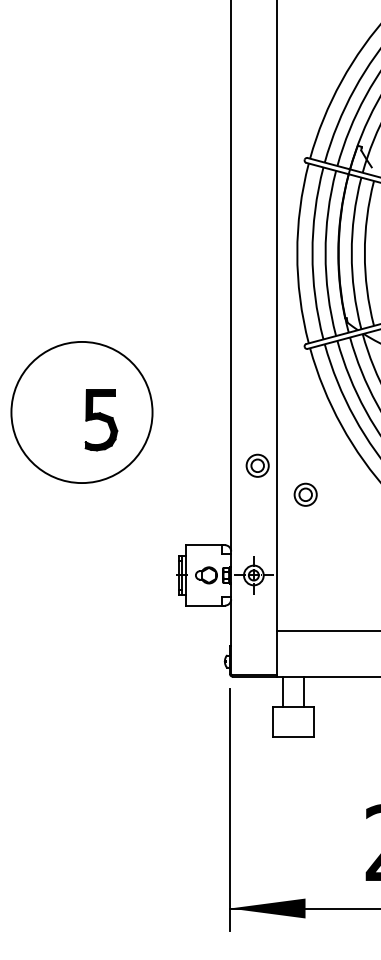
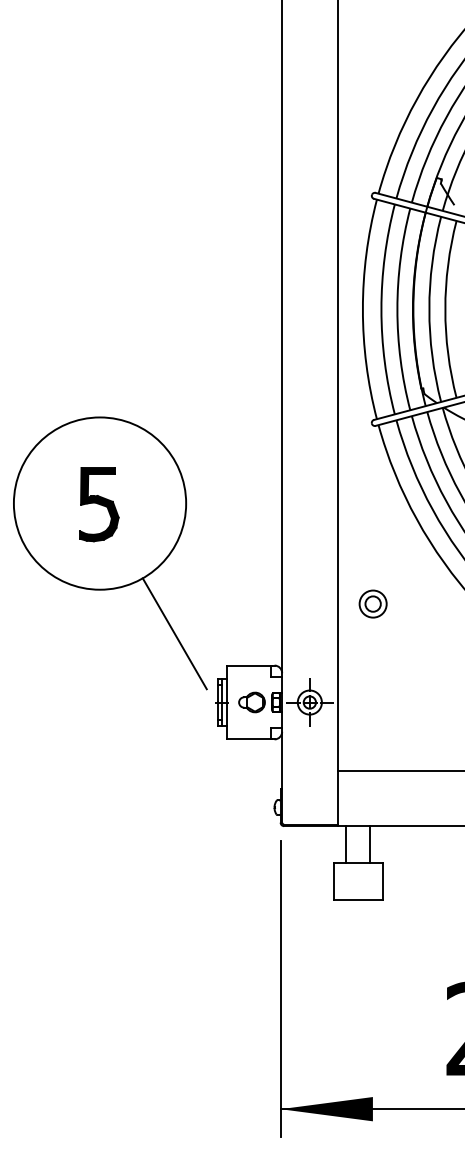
part: (101, 420) -> (99, 504), moved
part: (257, 465) -> (314, 568), removed
line: (143, 518) -> (175, 633), added

